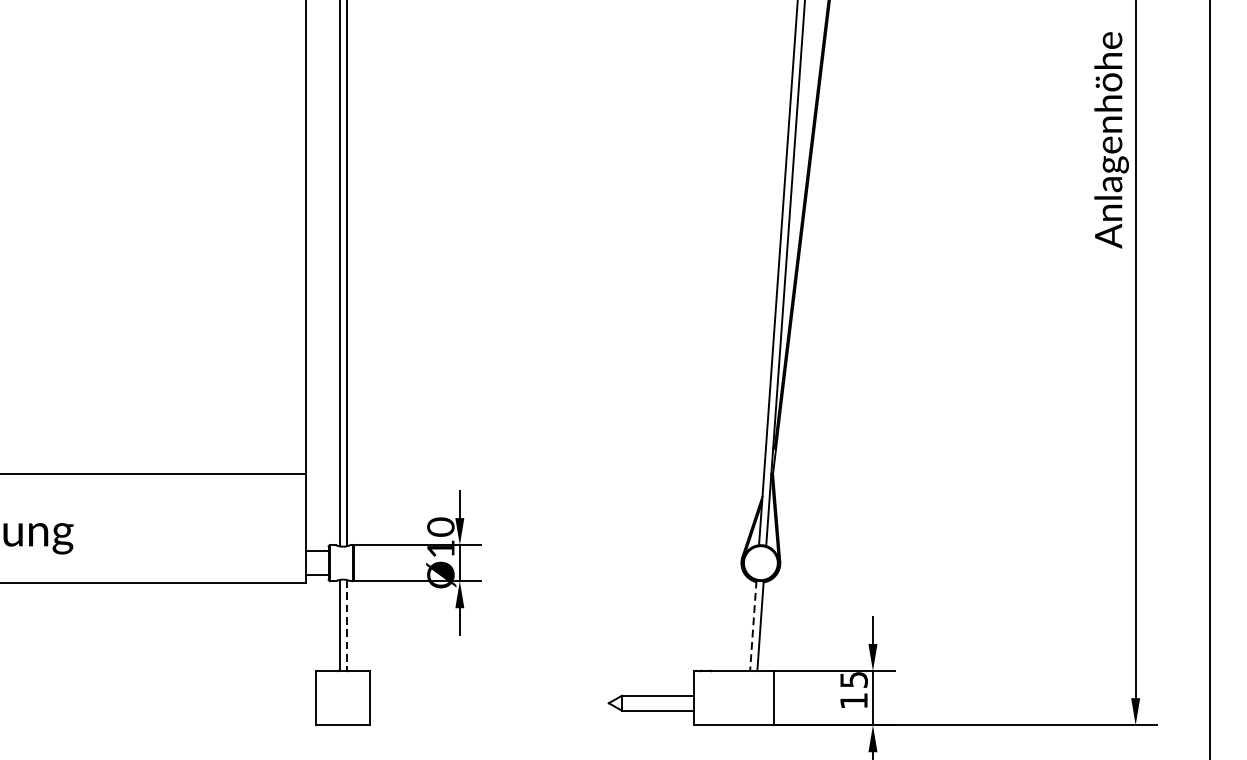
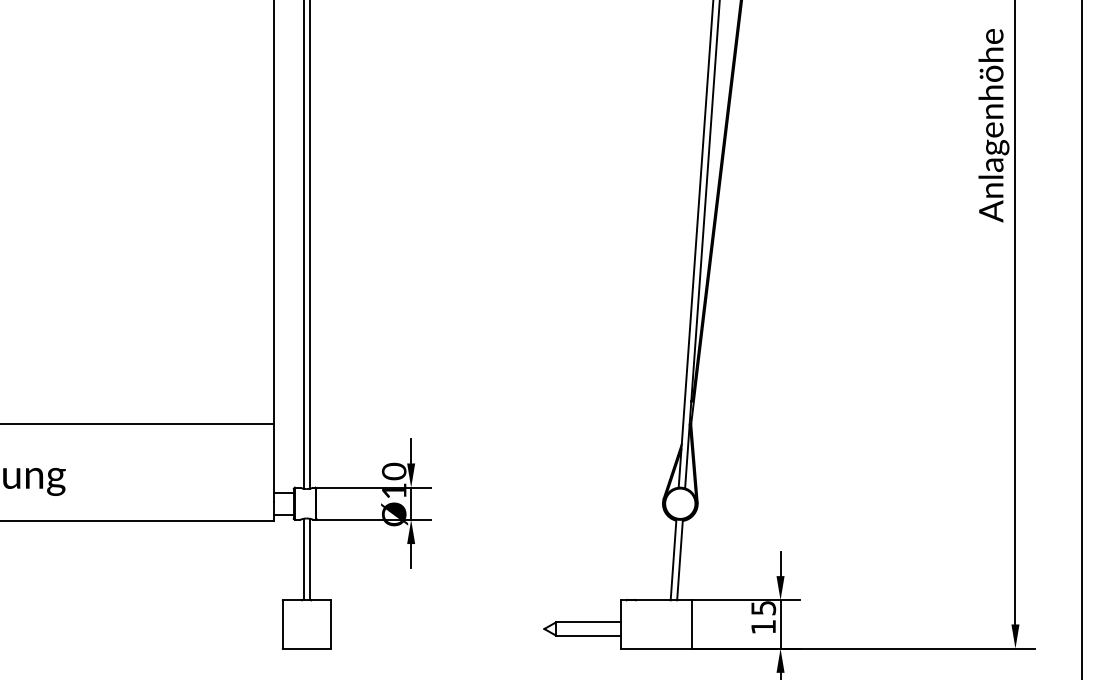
line: (347, 625) -> (310, 559), dashed -> solid
line: (753, 625) -> (673, 559), dashed -> solid

